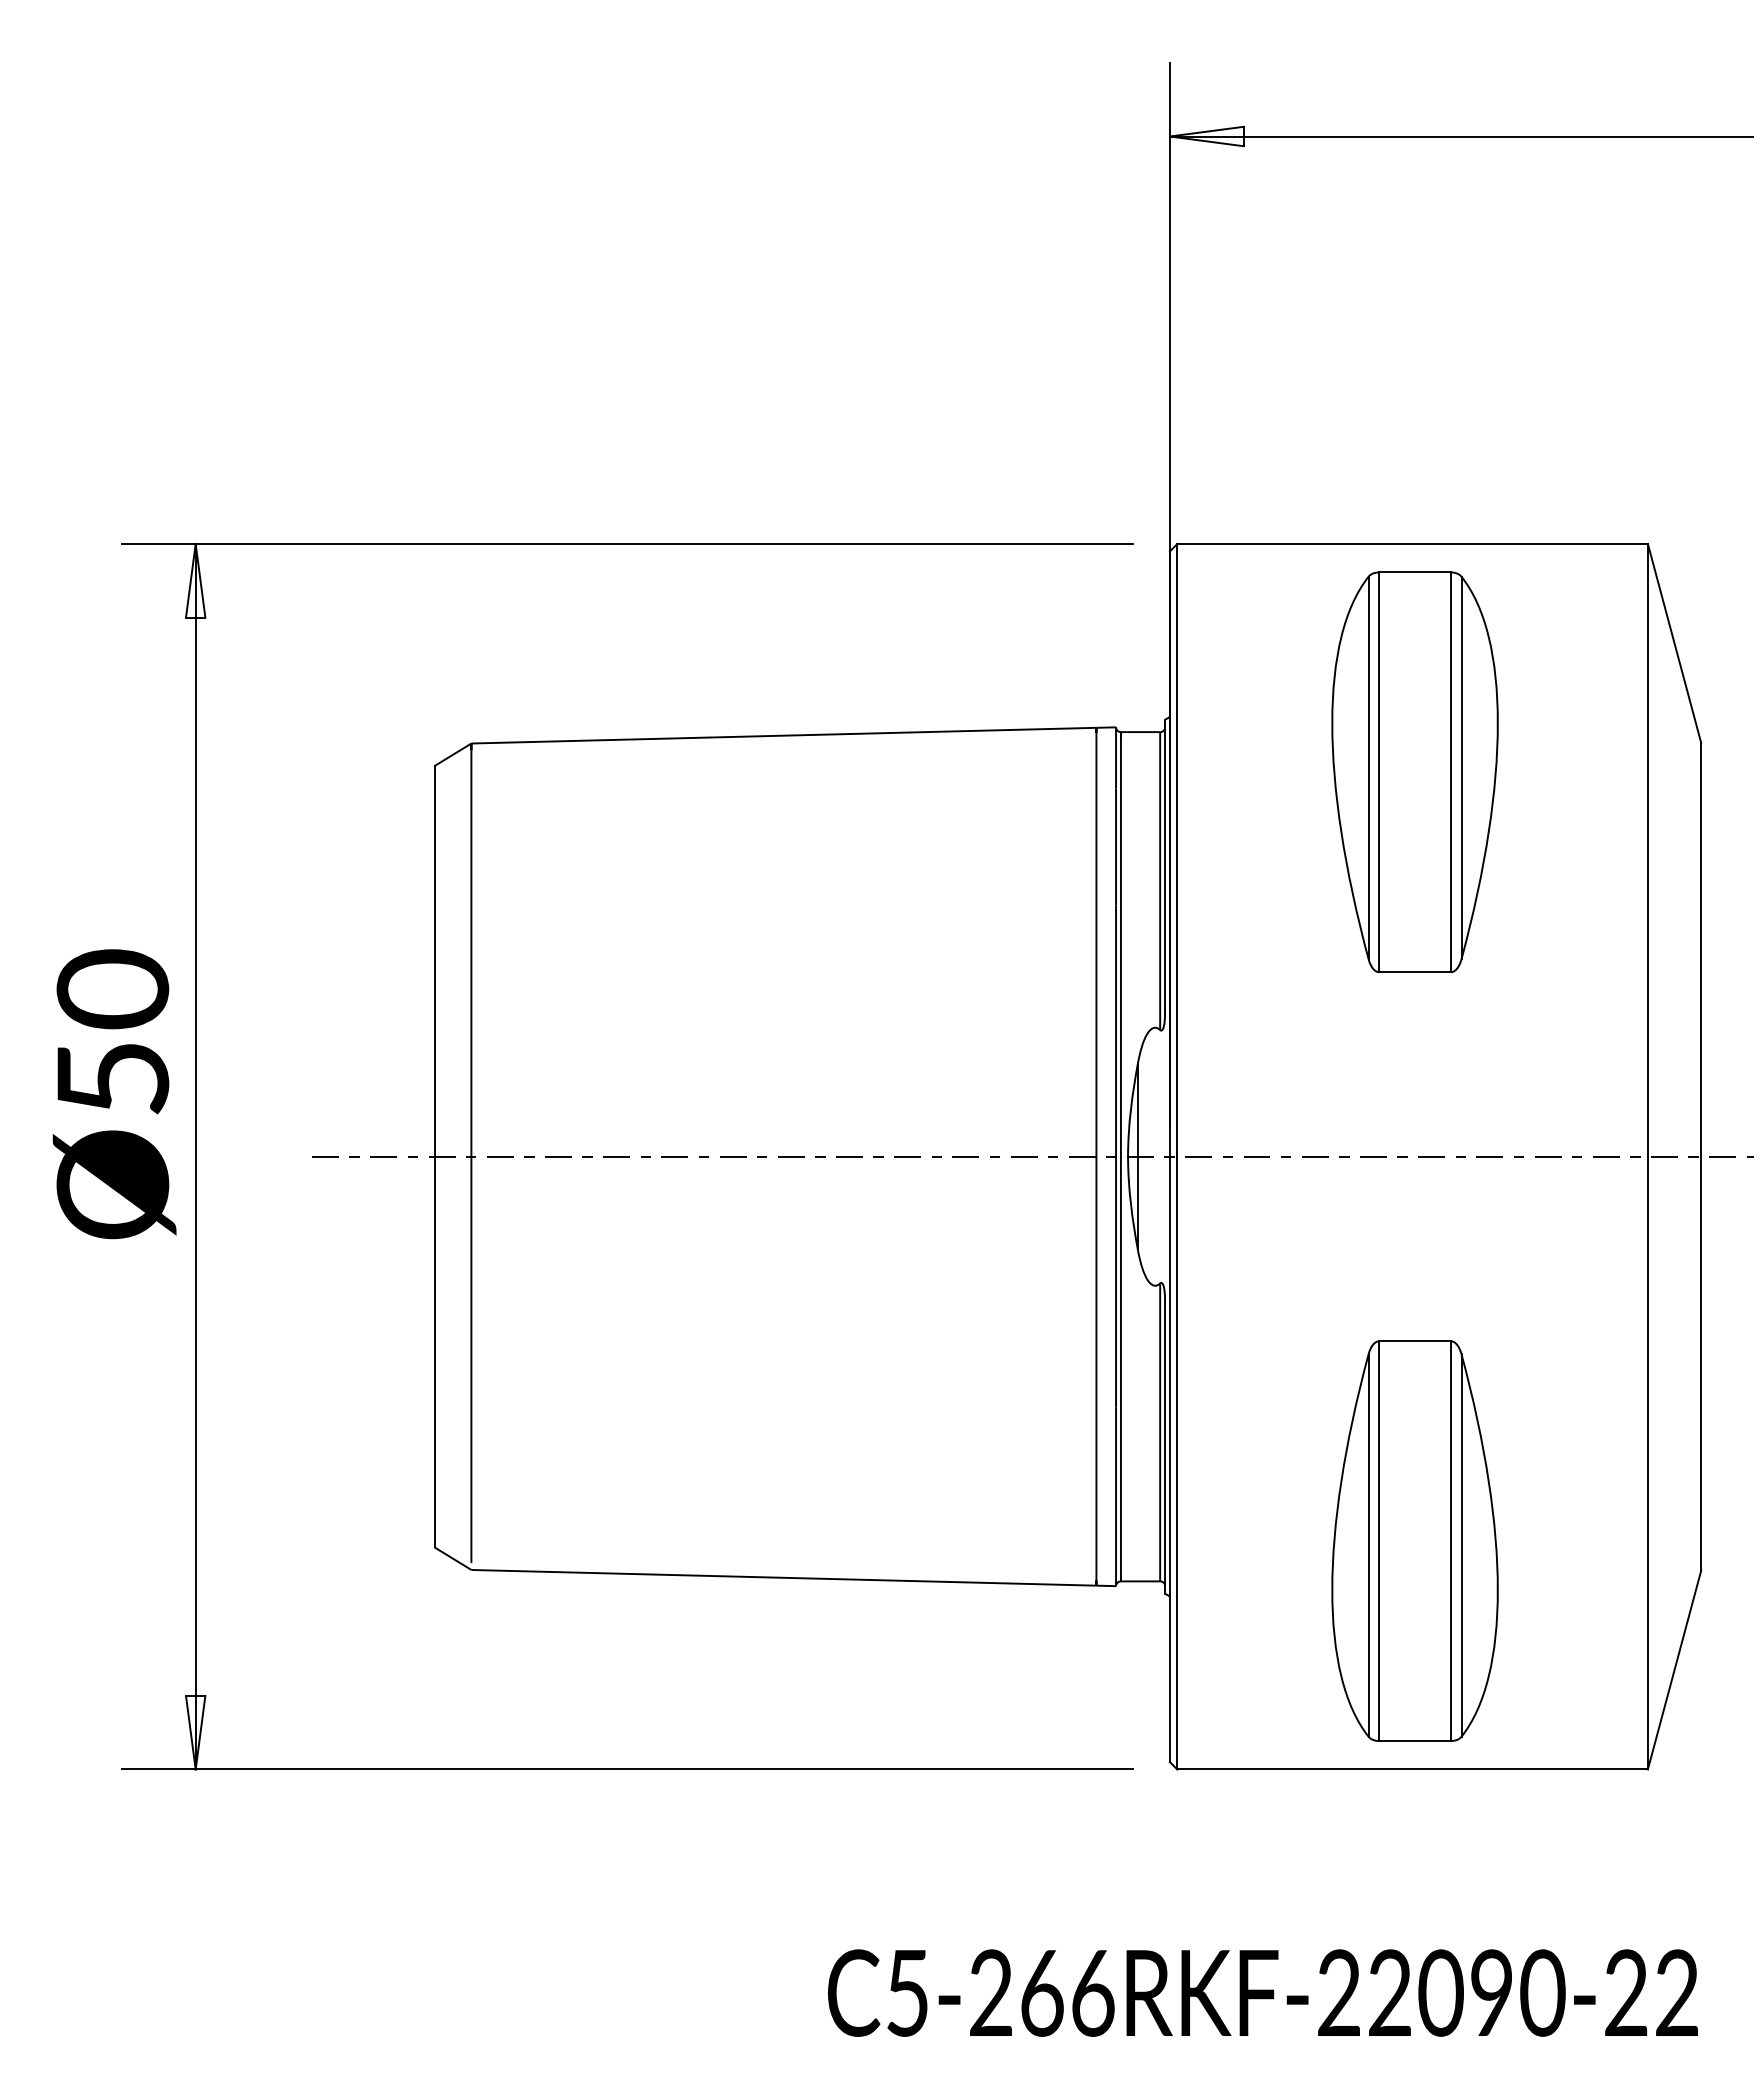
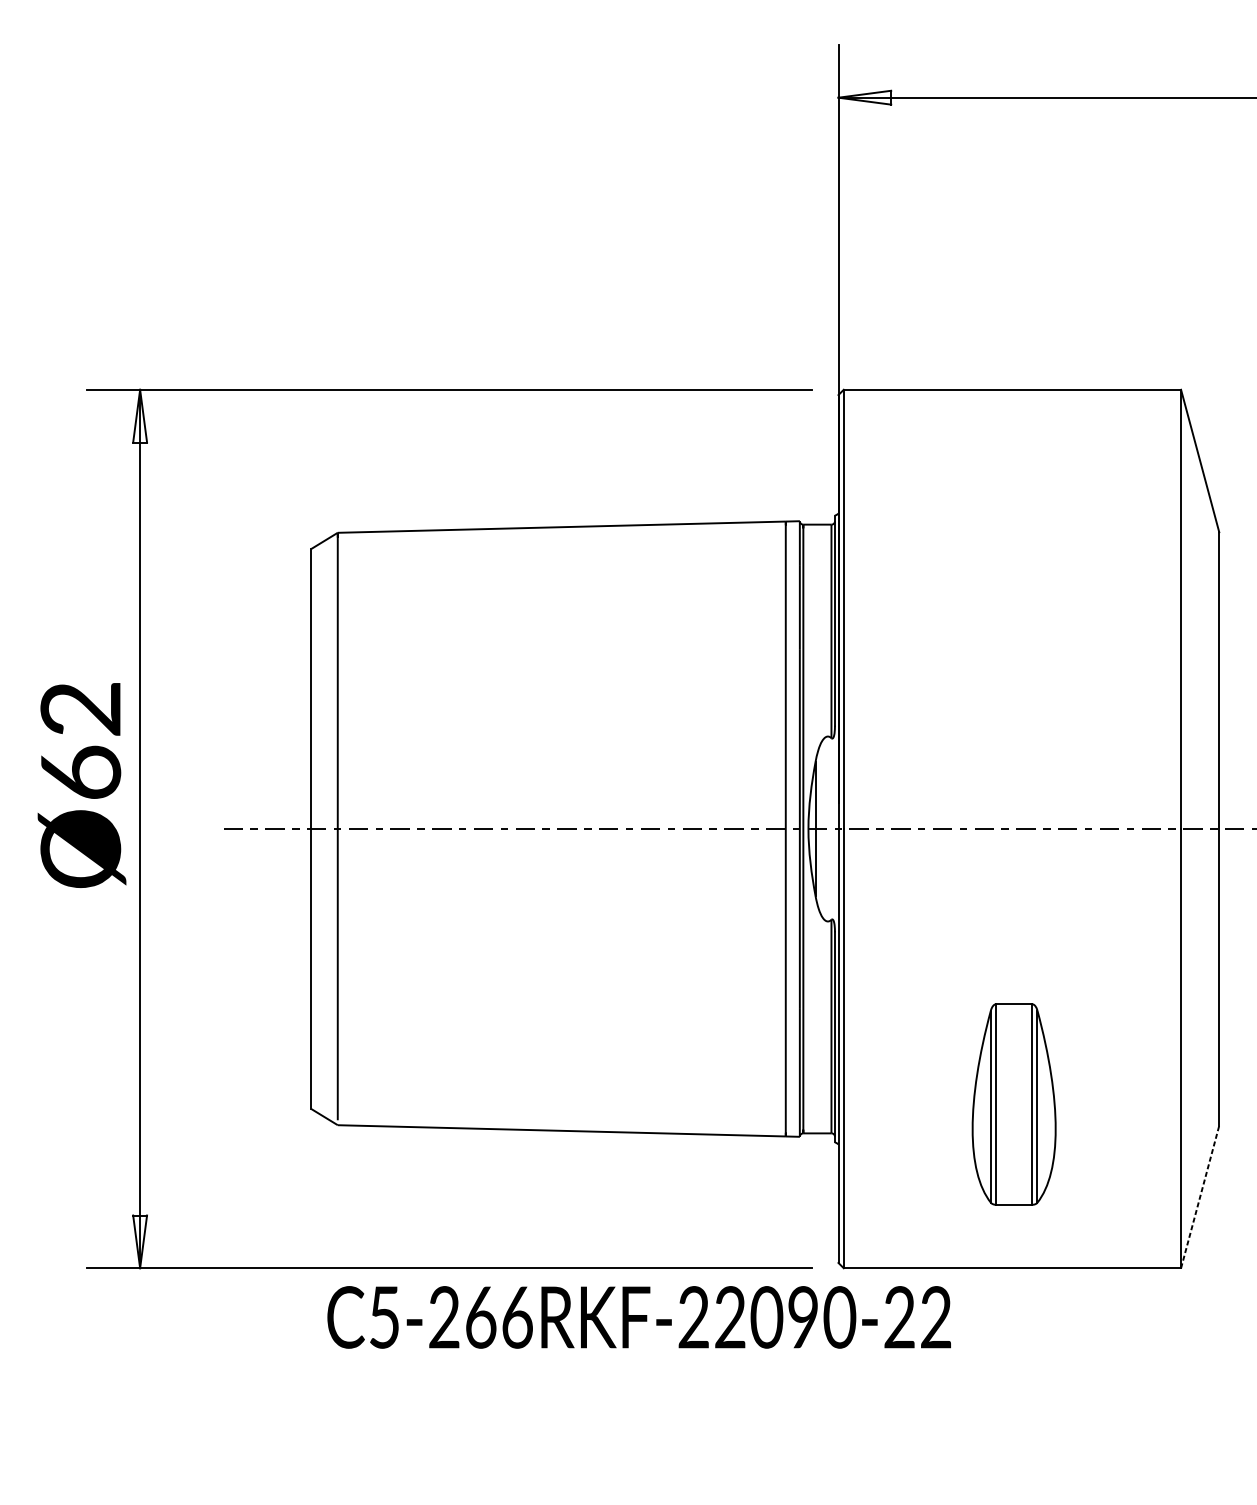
part: (1414, 772) -> (1013, 553), removed
text: (112, 1031) -> (80, 739), Ø50 -> Ø62
part: (1414, 1540) -> (1013, 1104), size x0.7
line: (1674, 1670) -> (1200, 1197), solid -> dashed
text: (1262, 1992) -> (638, 1316), moved

